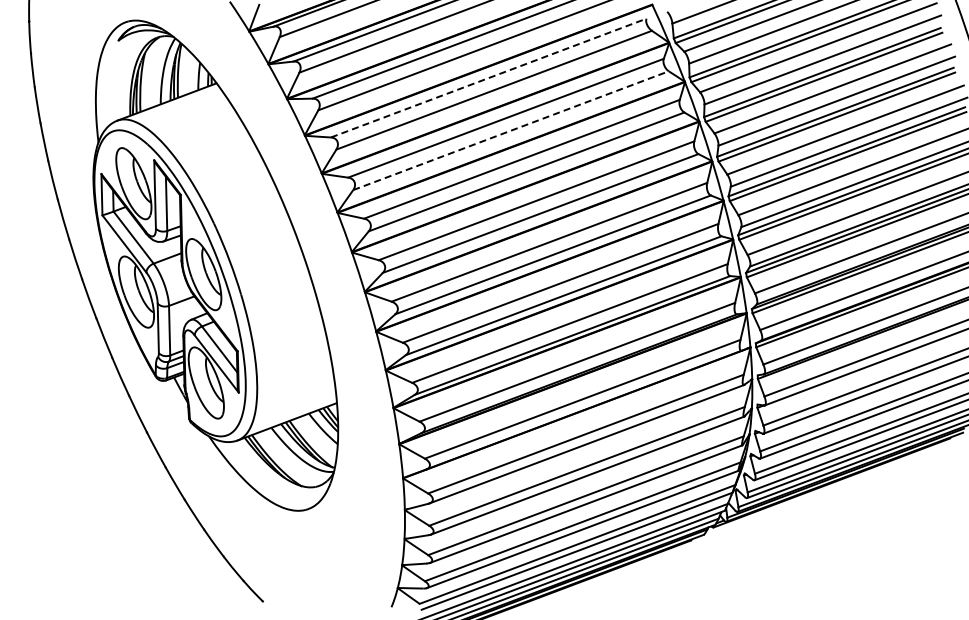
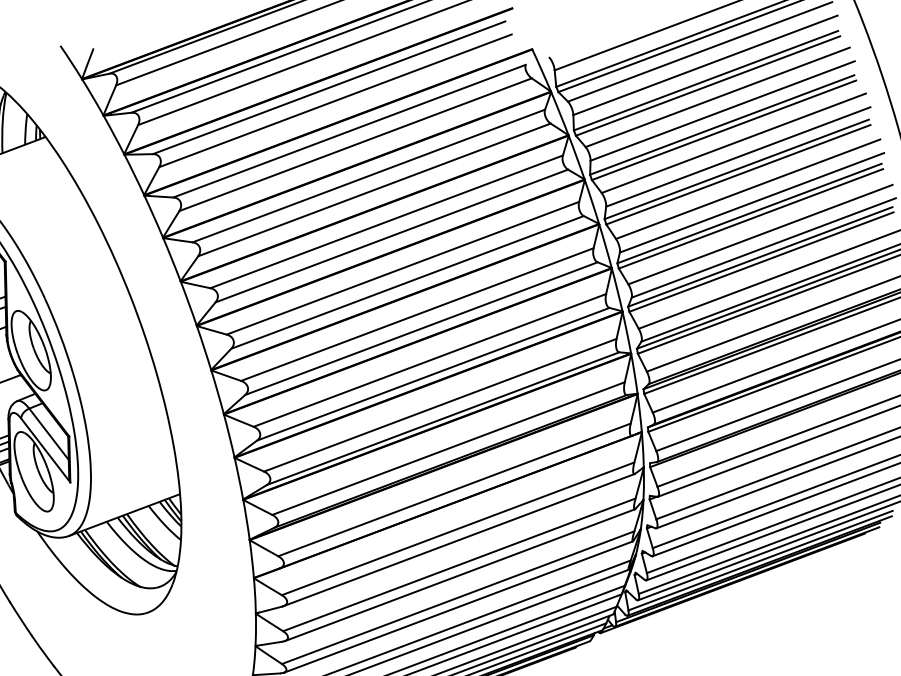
line: (488, 78) -> (349, 131), dashed -> solid
line: (511, 130) -> (374, 189), dashed -> solid

